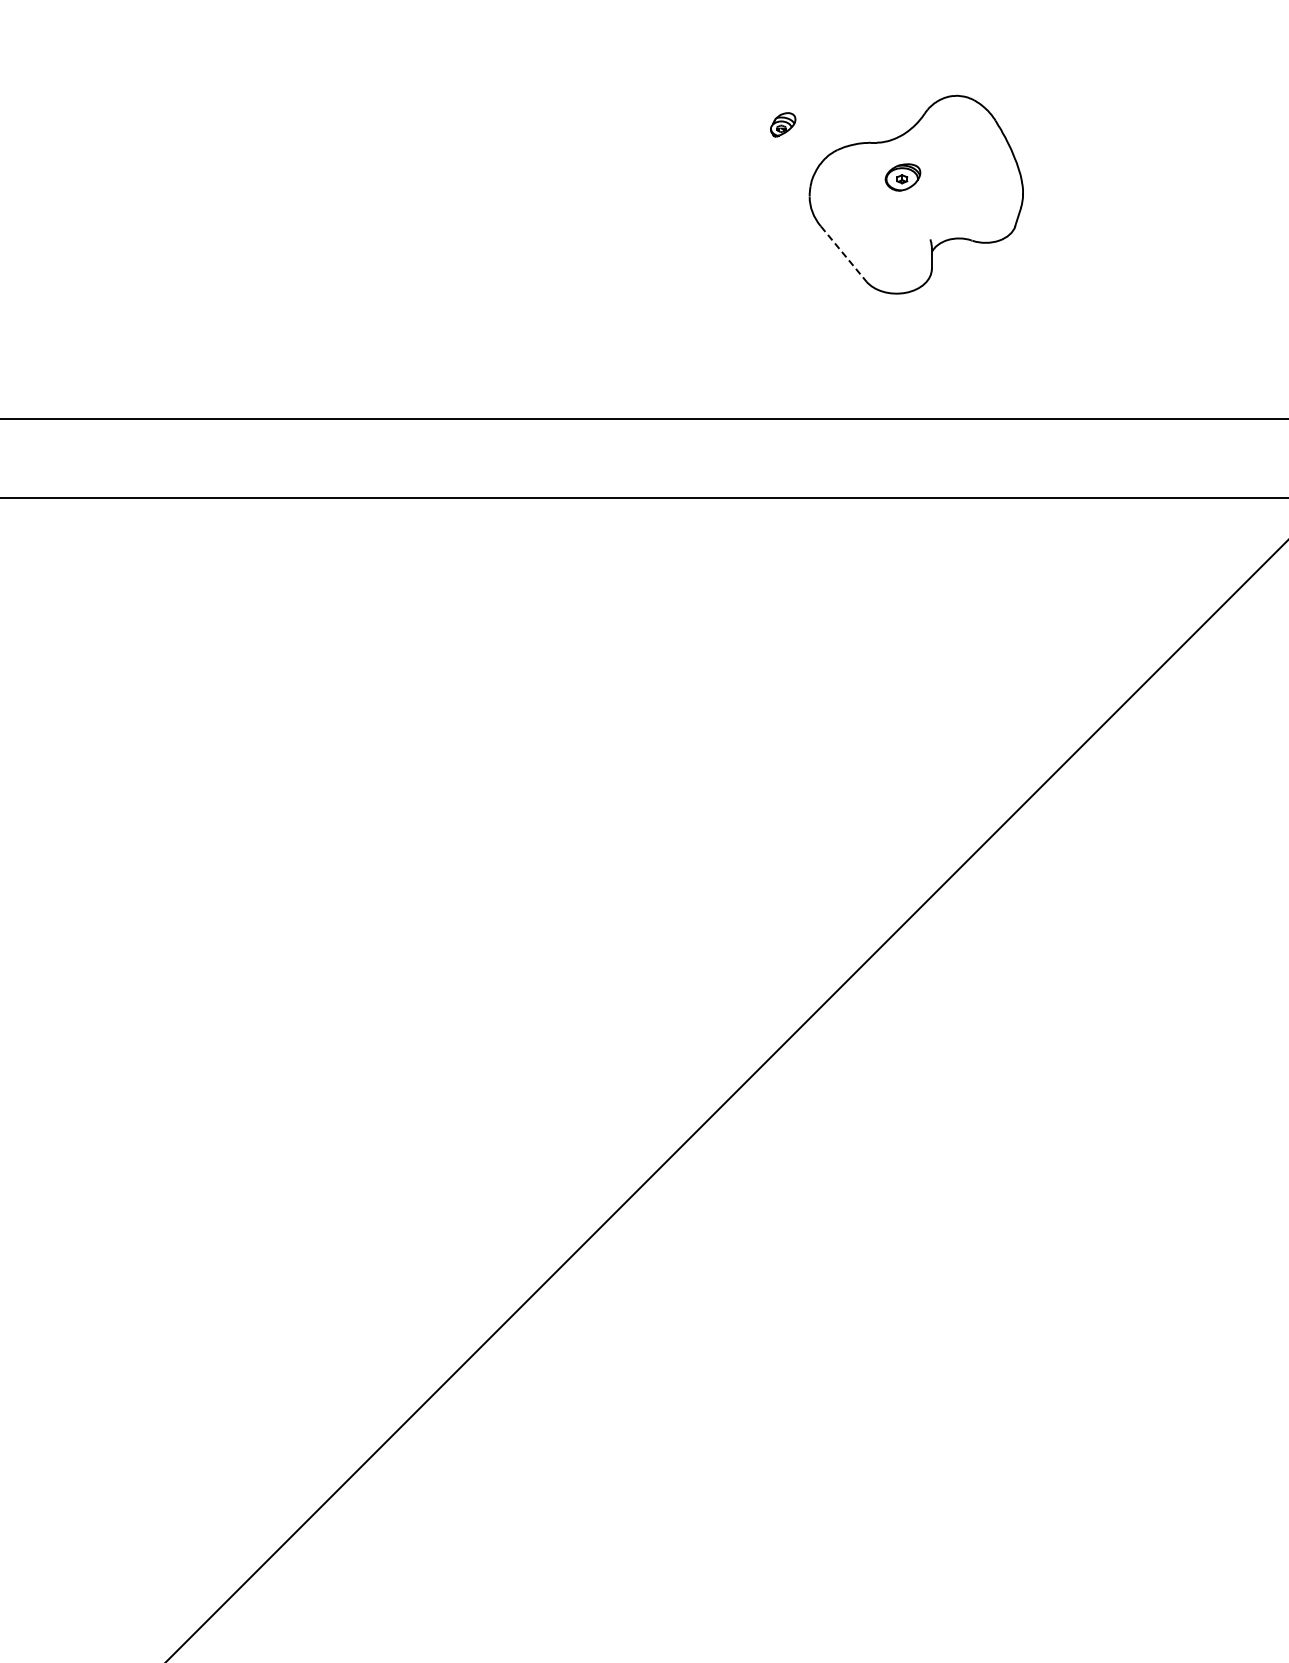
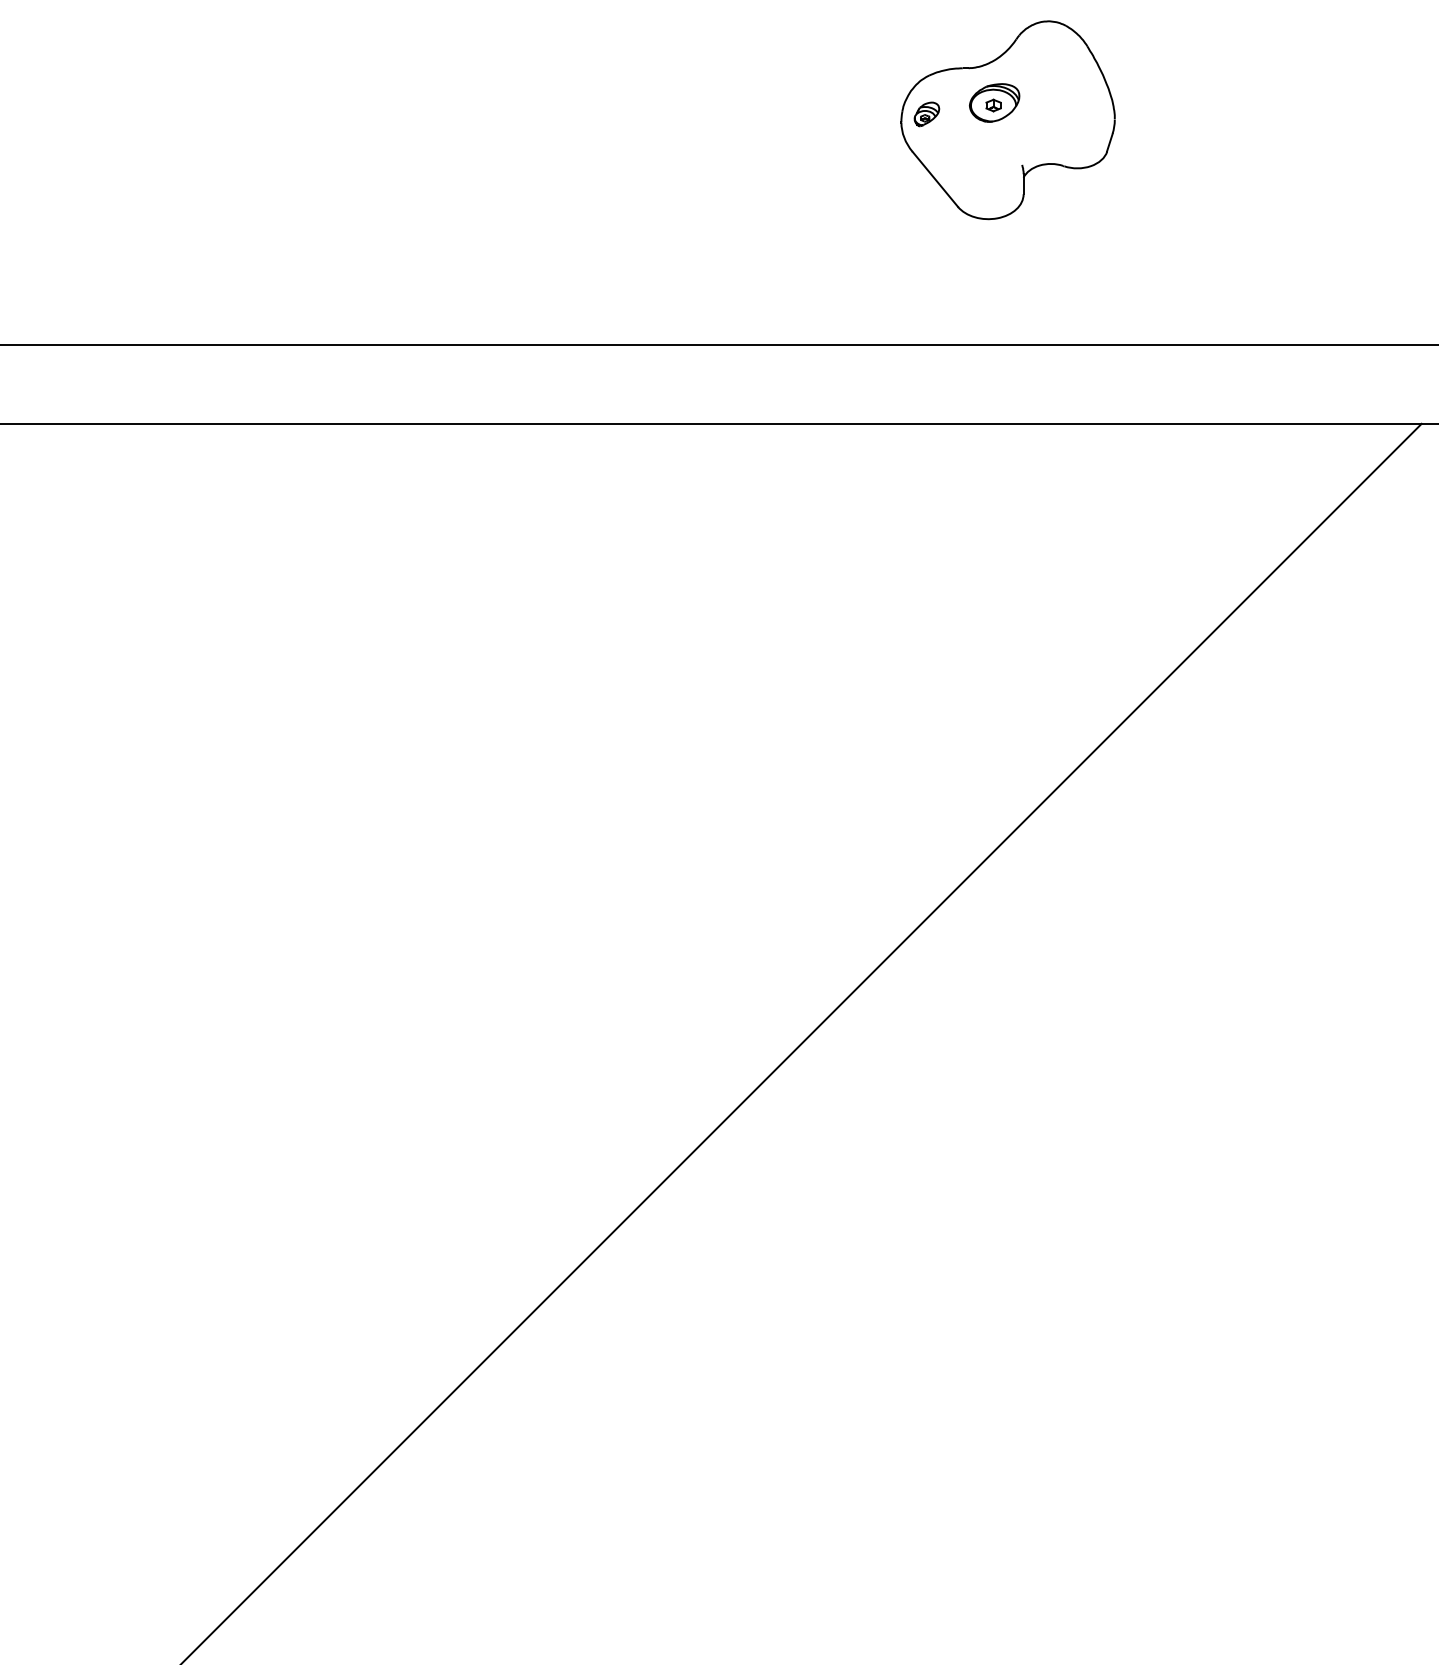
part: (782, 124) -> (926, 114), moved
part: (902, 176) -> (994, 102), size x1.43
line: (843, 253) -> (935, 179), dashed -> solid

